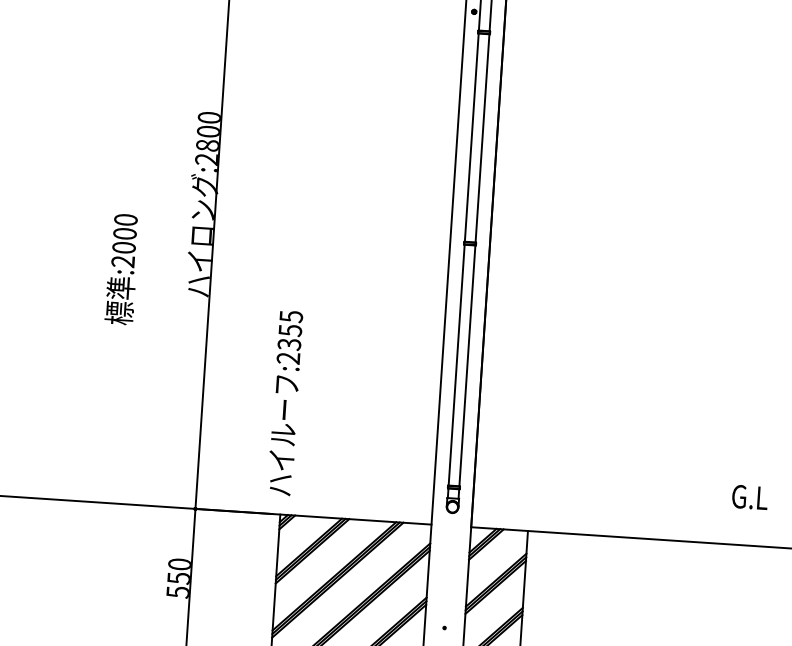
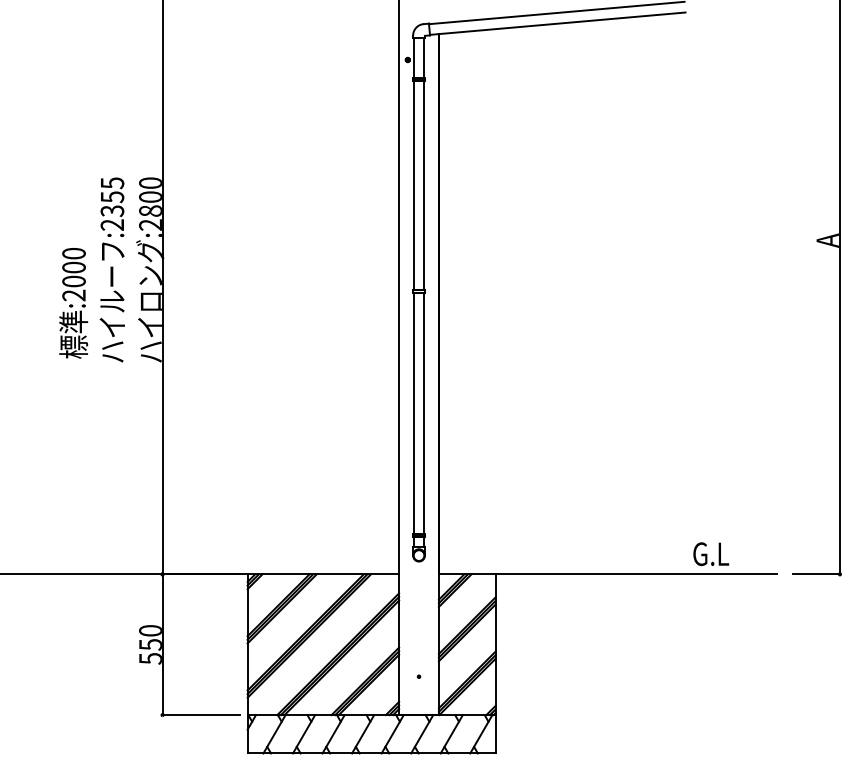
text: (122, 269) -> (73, 303), moved
text: (284, 402) -> (111, 269), moved
text: (750, 496) -> (711, 553), moved

